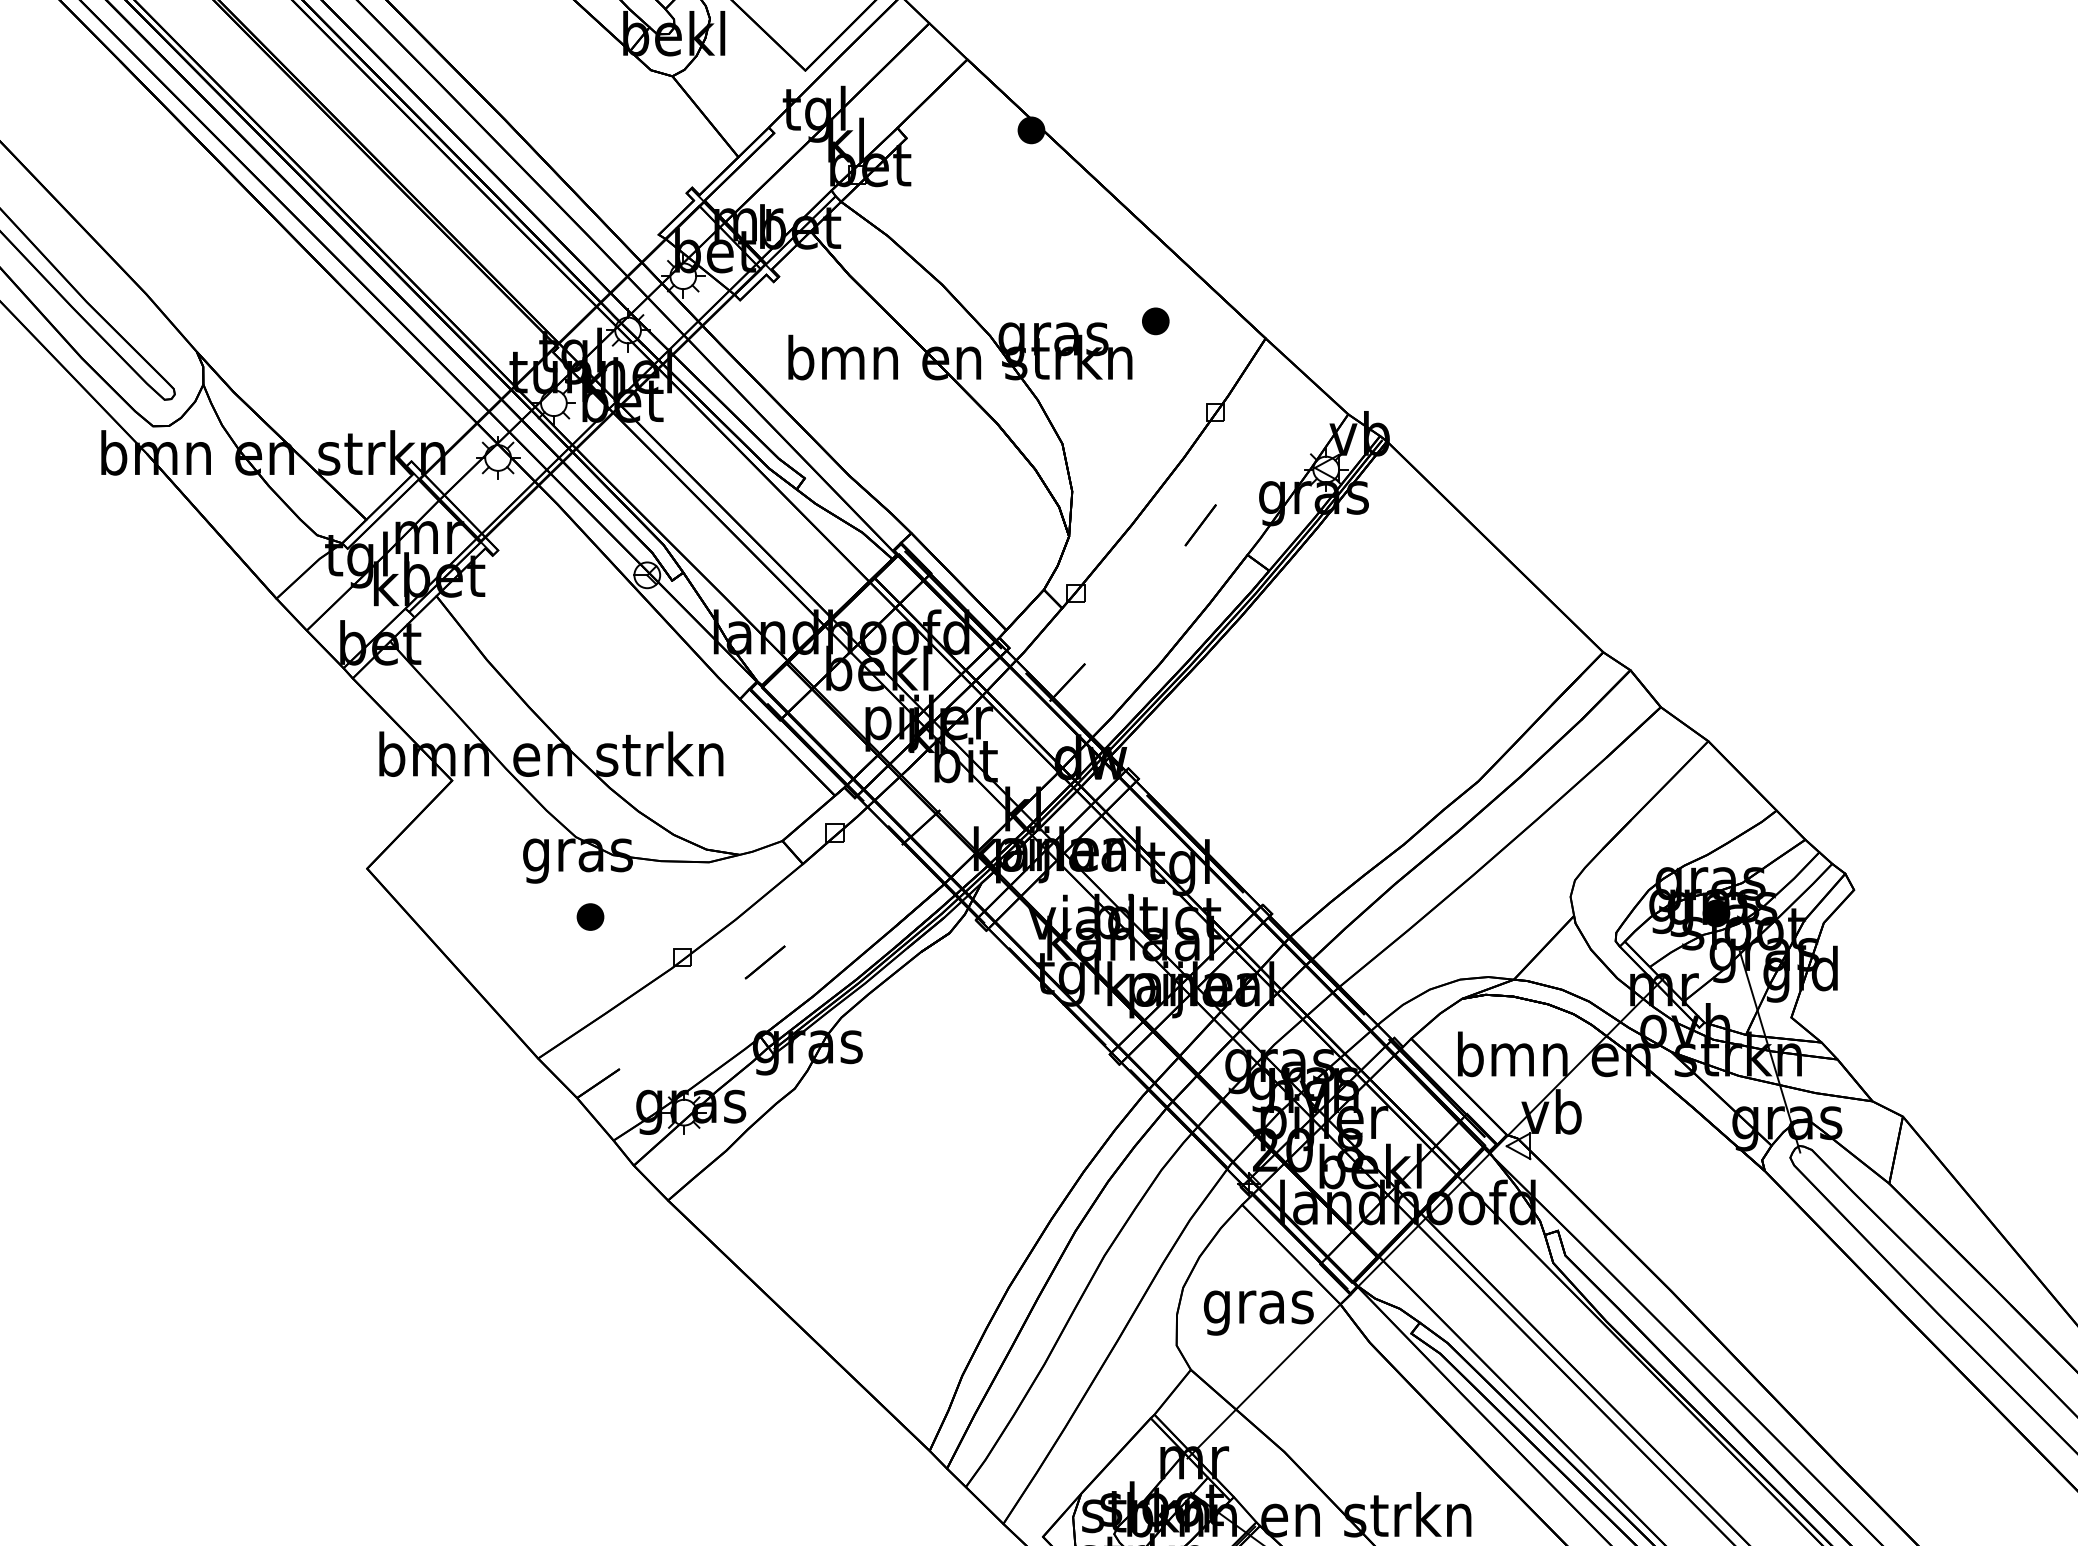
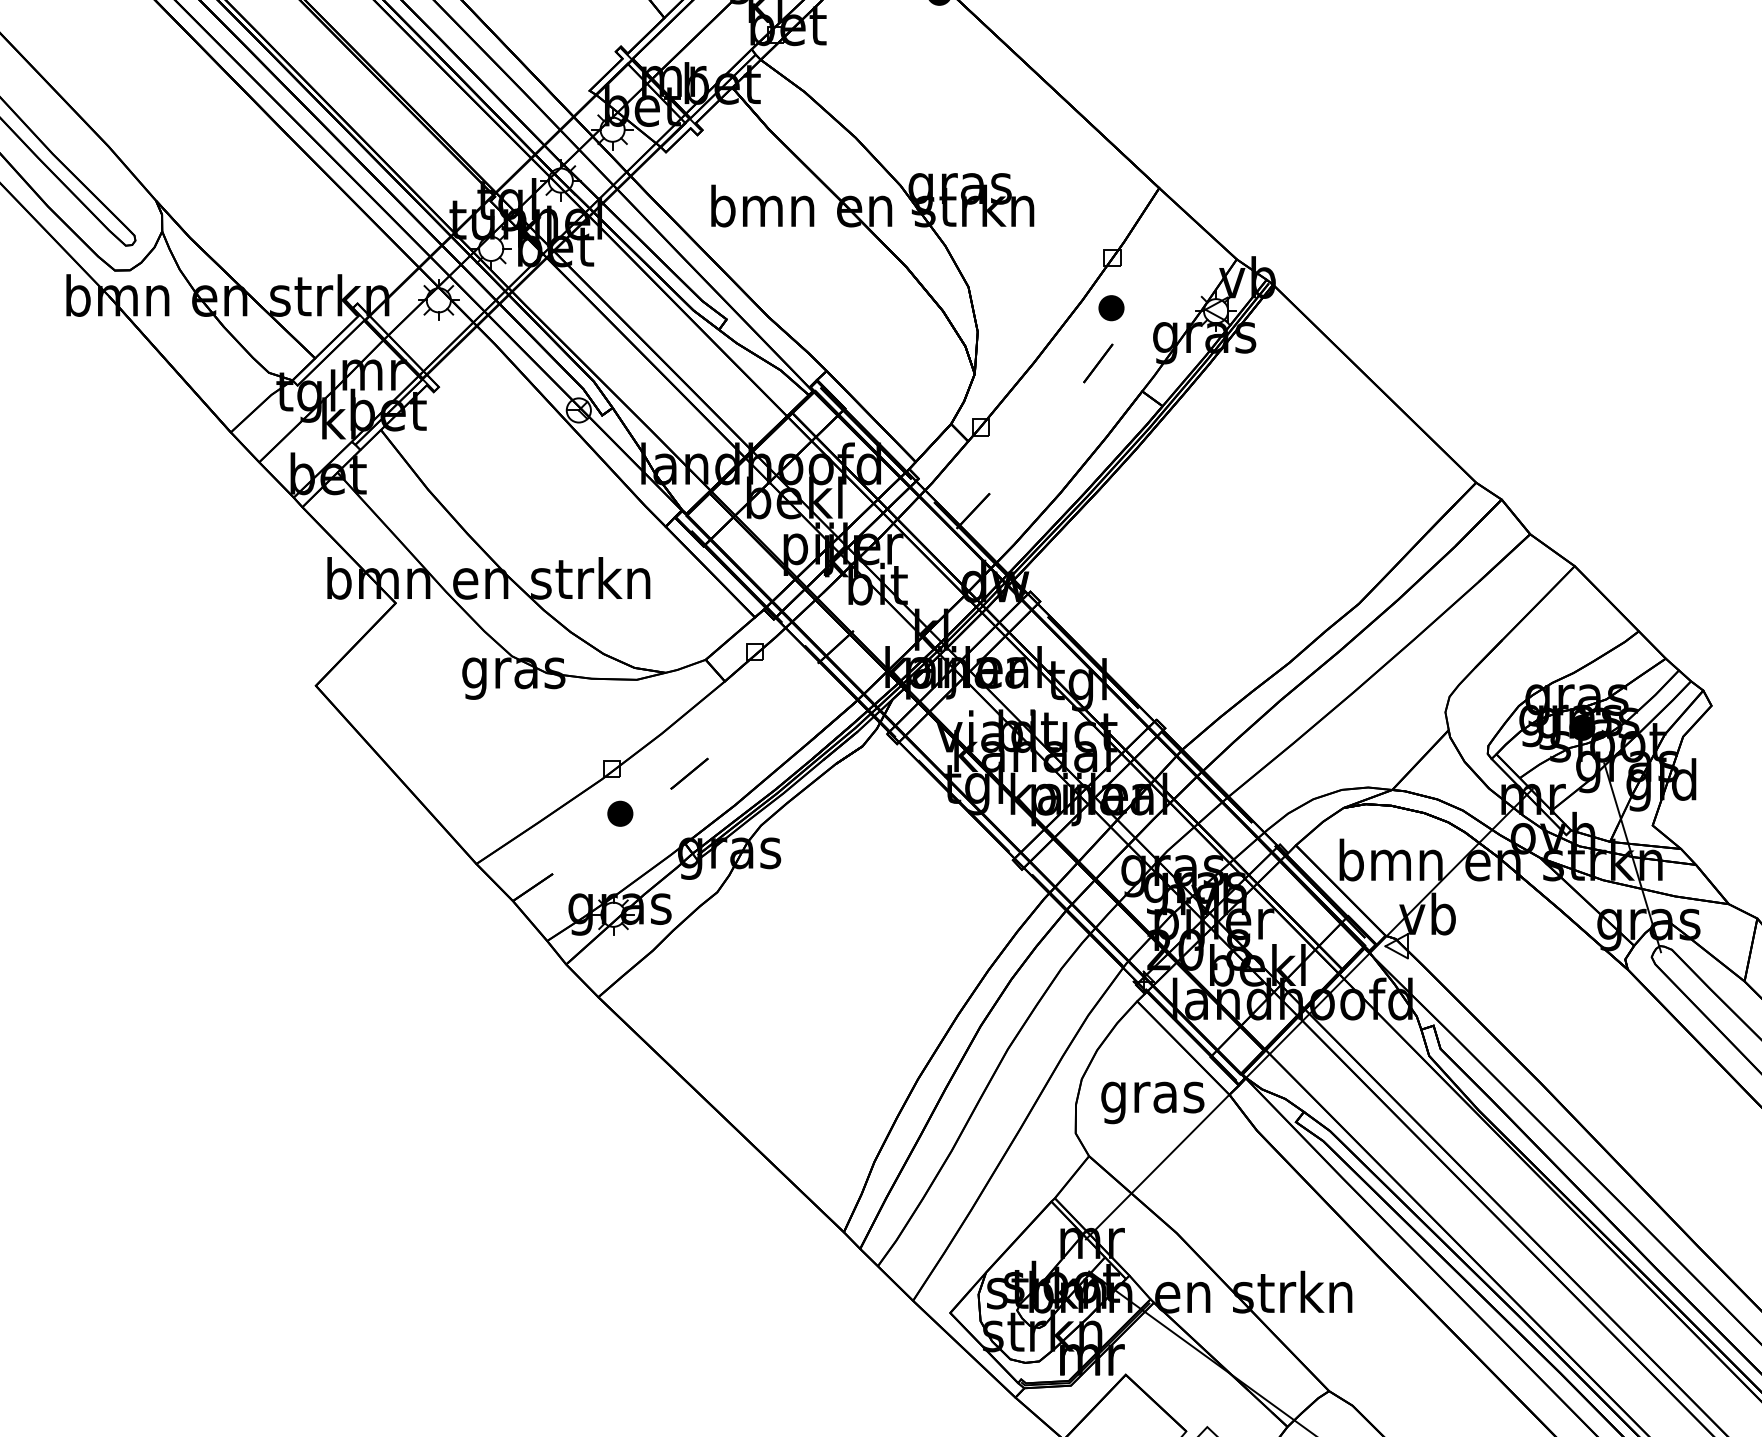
part: (1155, 321) -> (1111, 308), moved
part: (590, 916) -> (620, 813), moved

